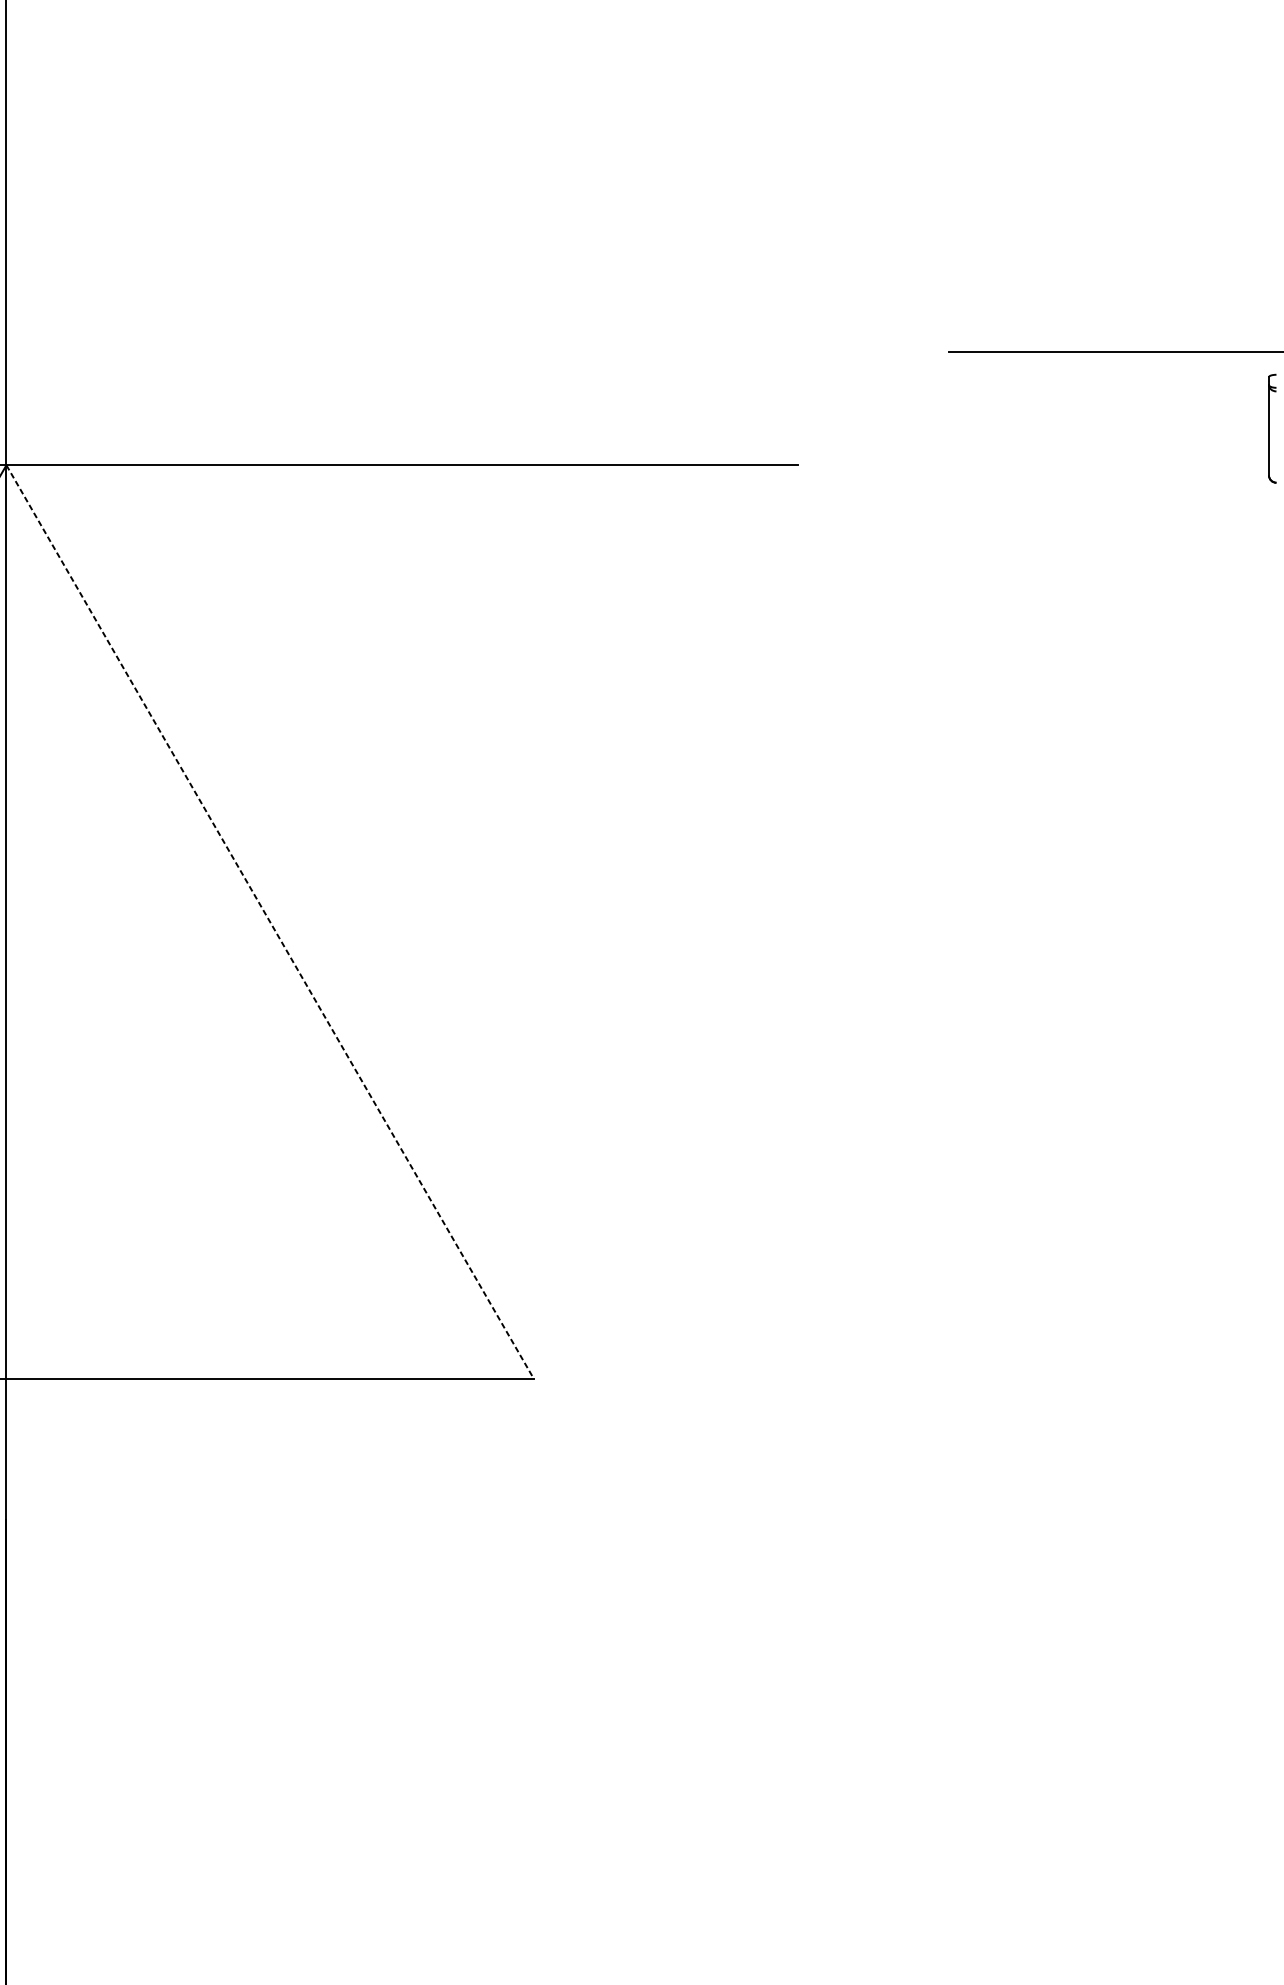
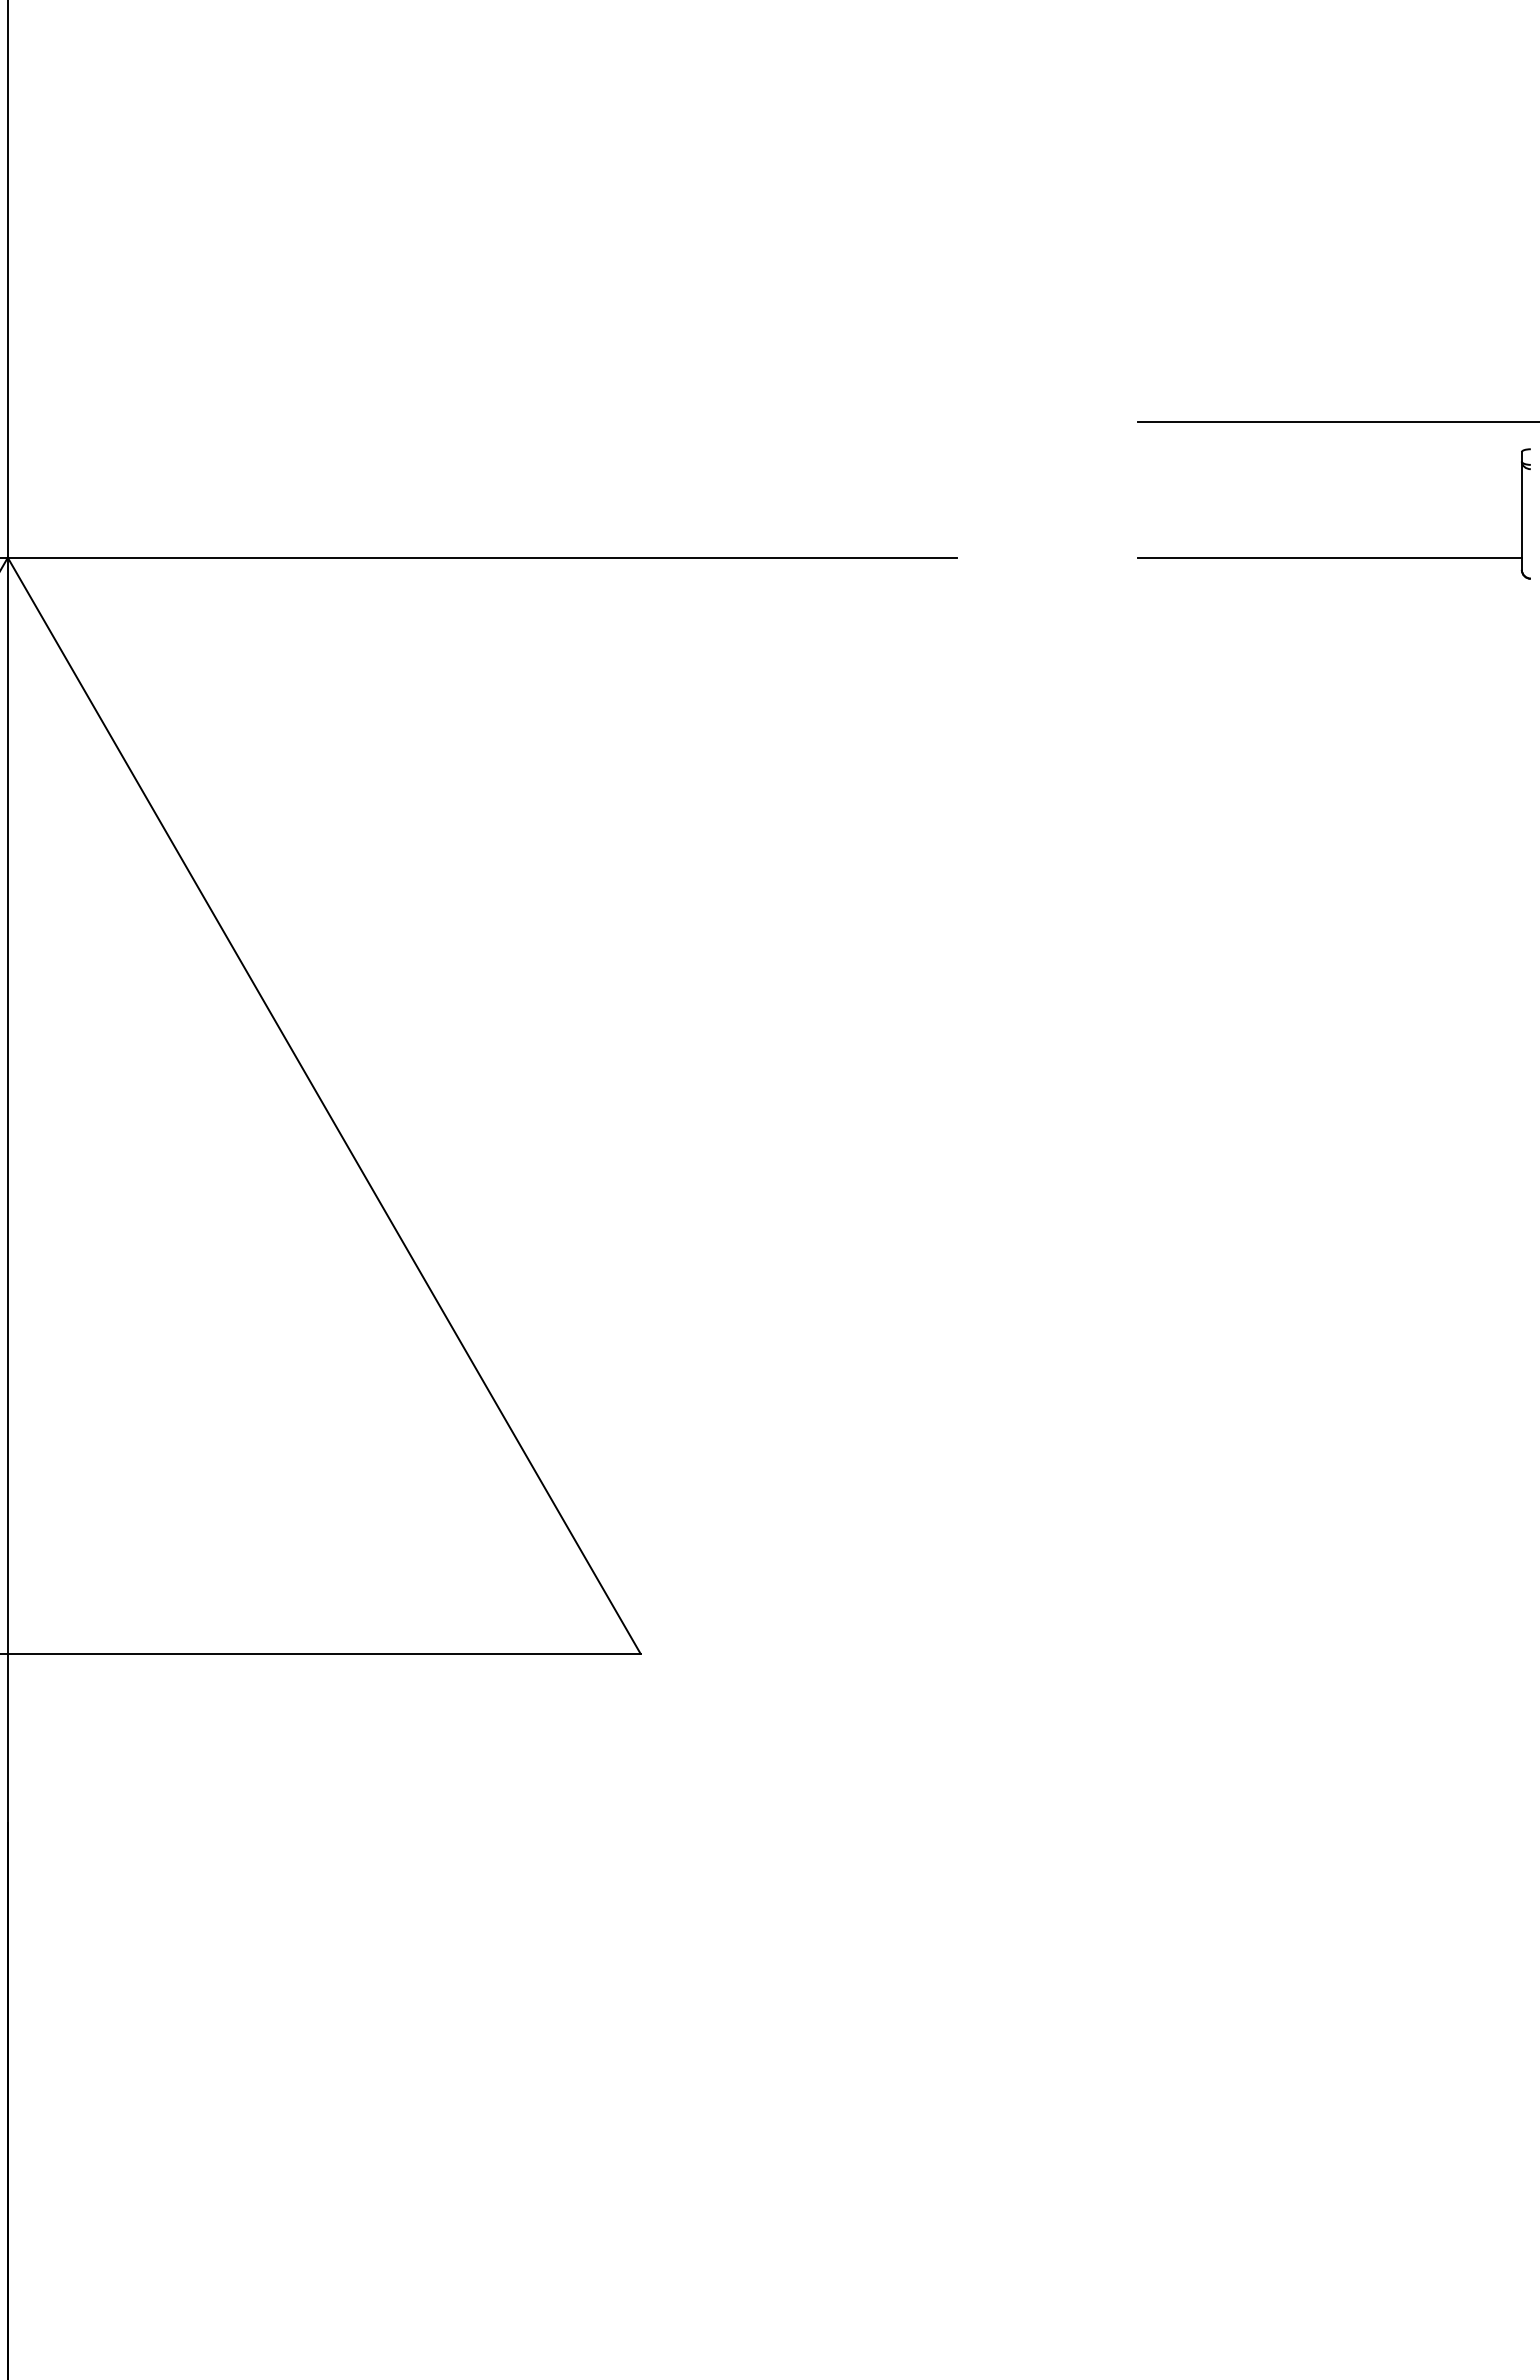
line: (1108, 465) -> (1329, 557), added
line: (270, 922) -> (324, 1105), dashed -> solid

